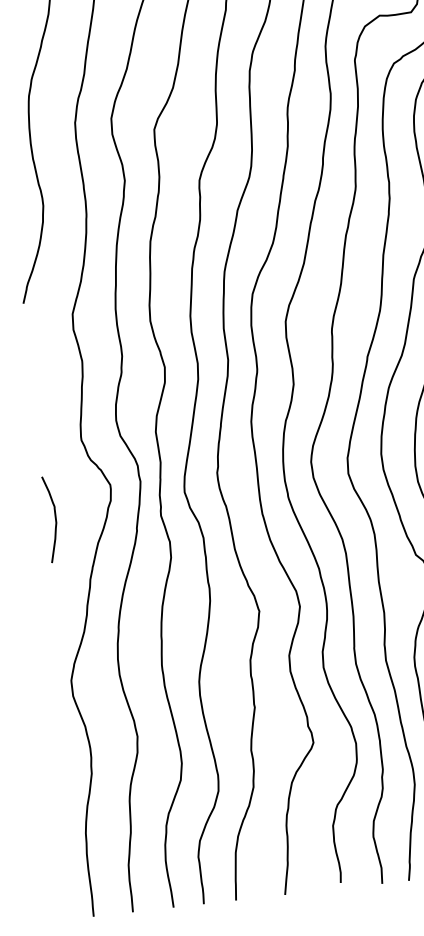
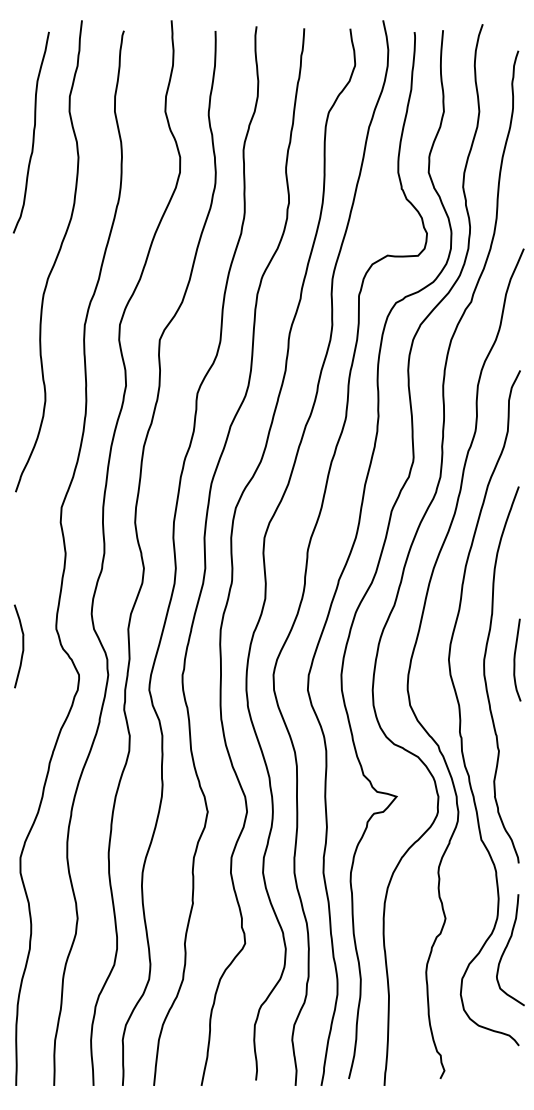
curve: (55, 519) -> (22, 646), moved

